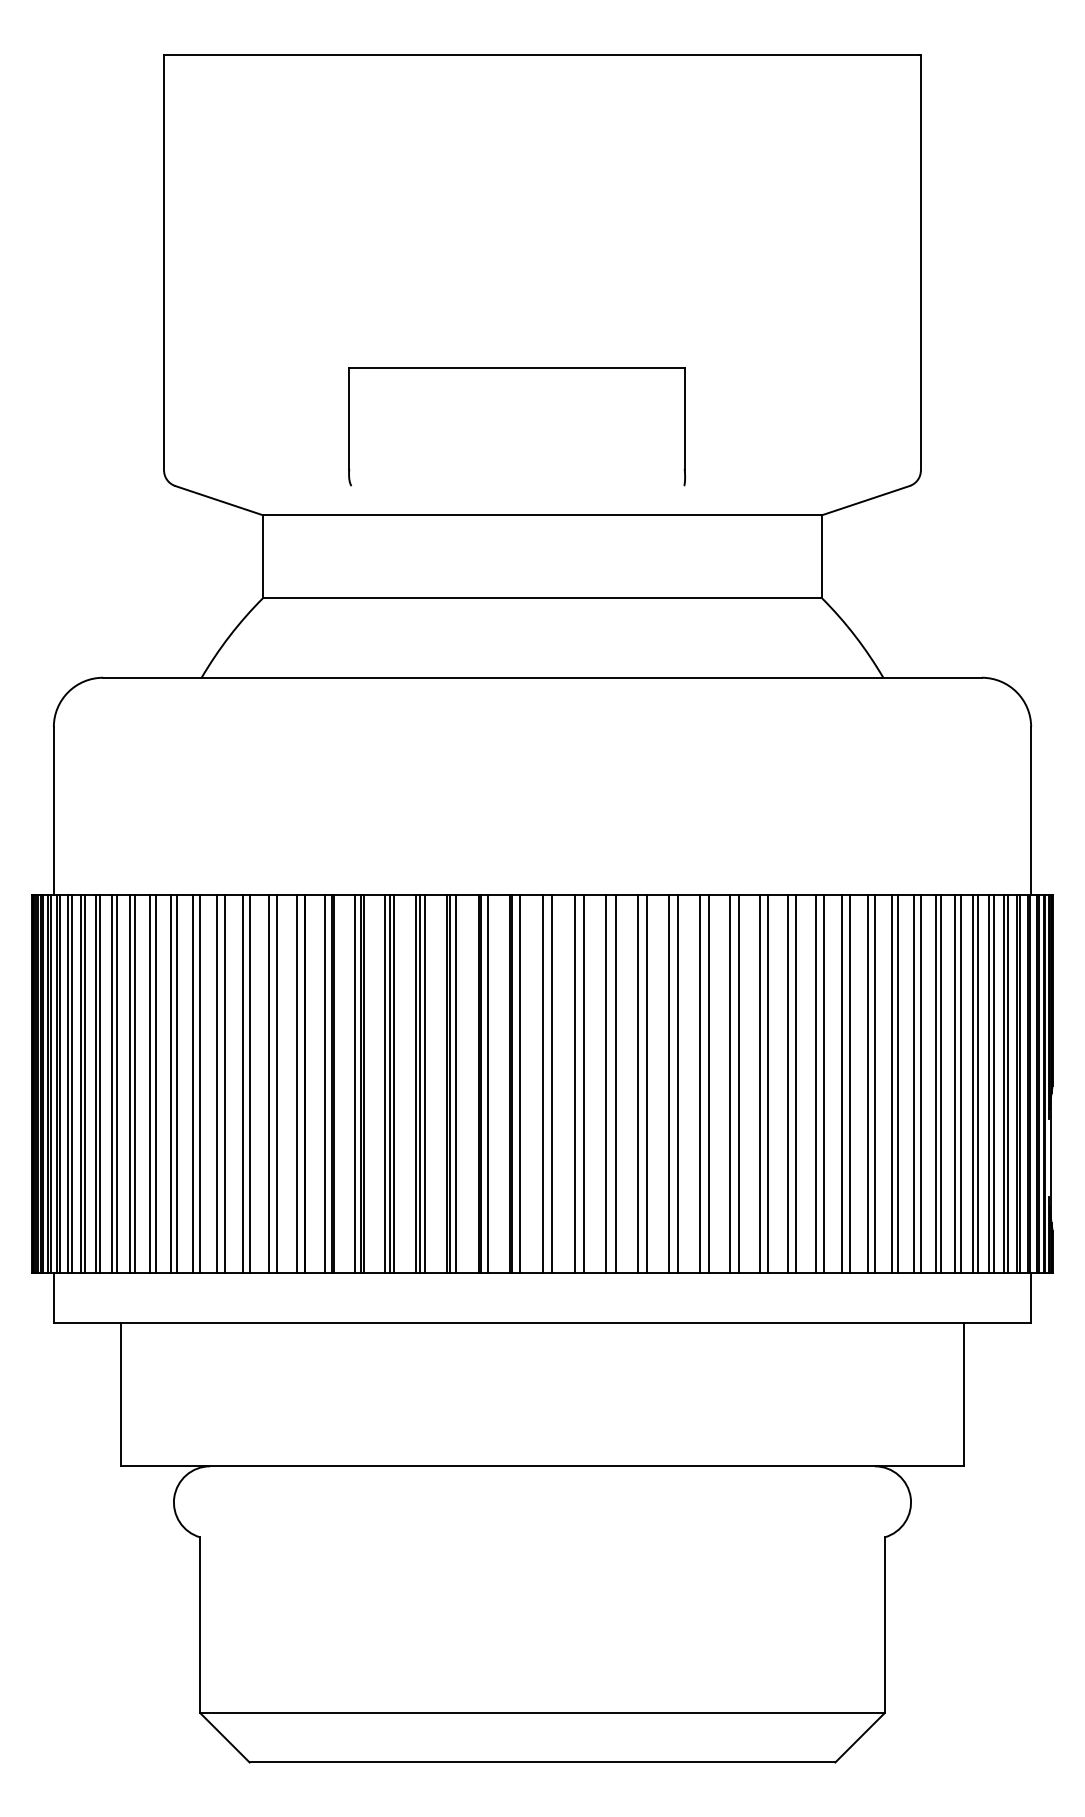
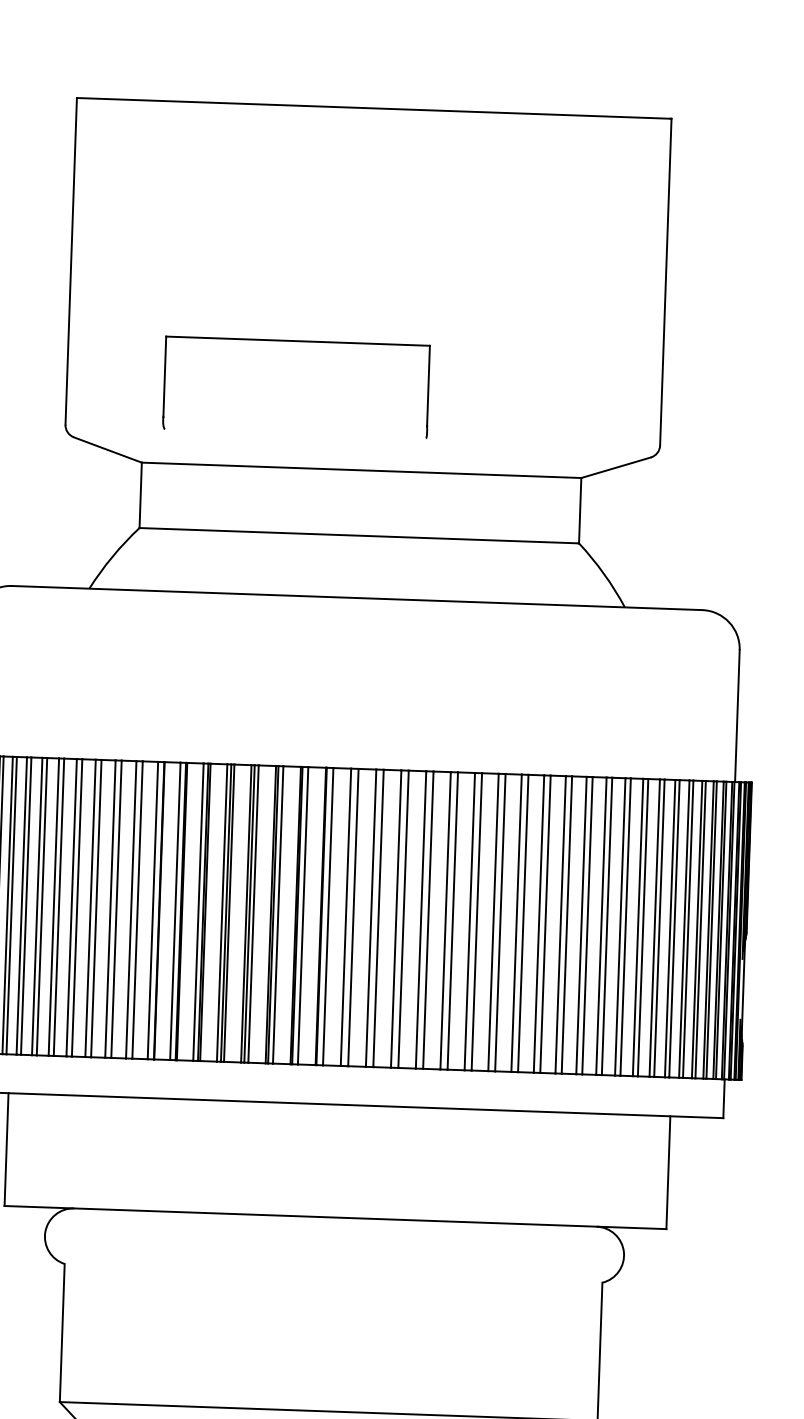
part: (516, 368) -> (297, 341), moved

